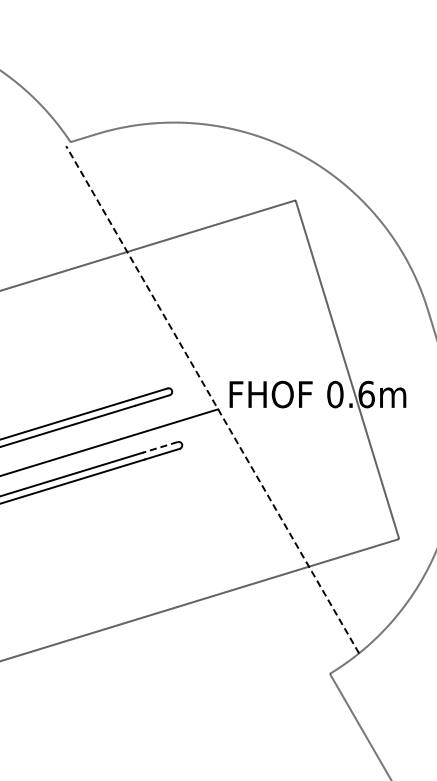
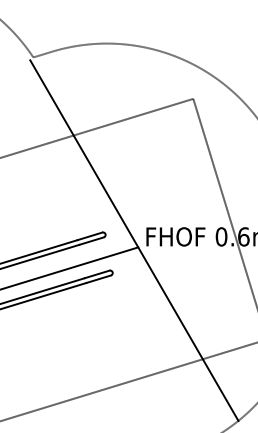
line: (212, 399) -> (134, 240), dashed -> solid
line: (159, 447) -> (96, 274), dashed -> solid

